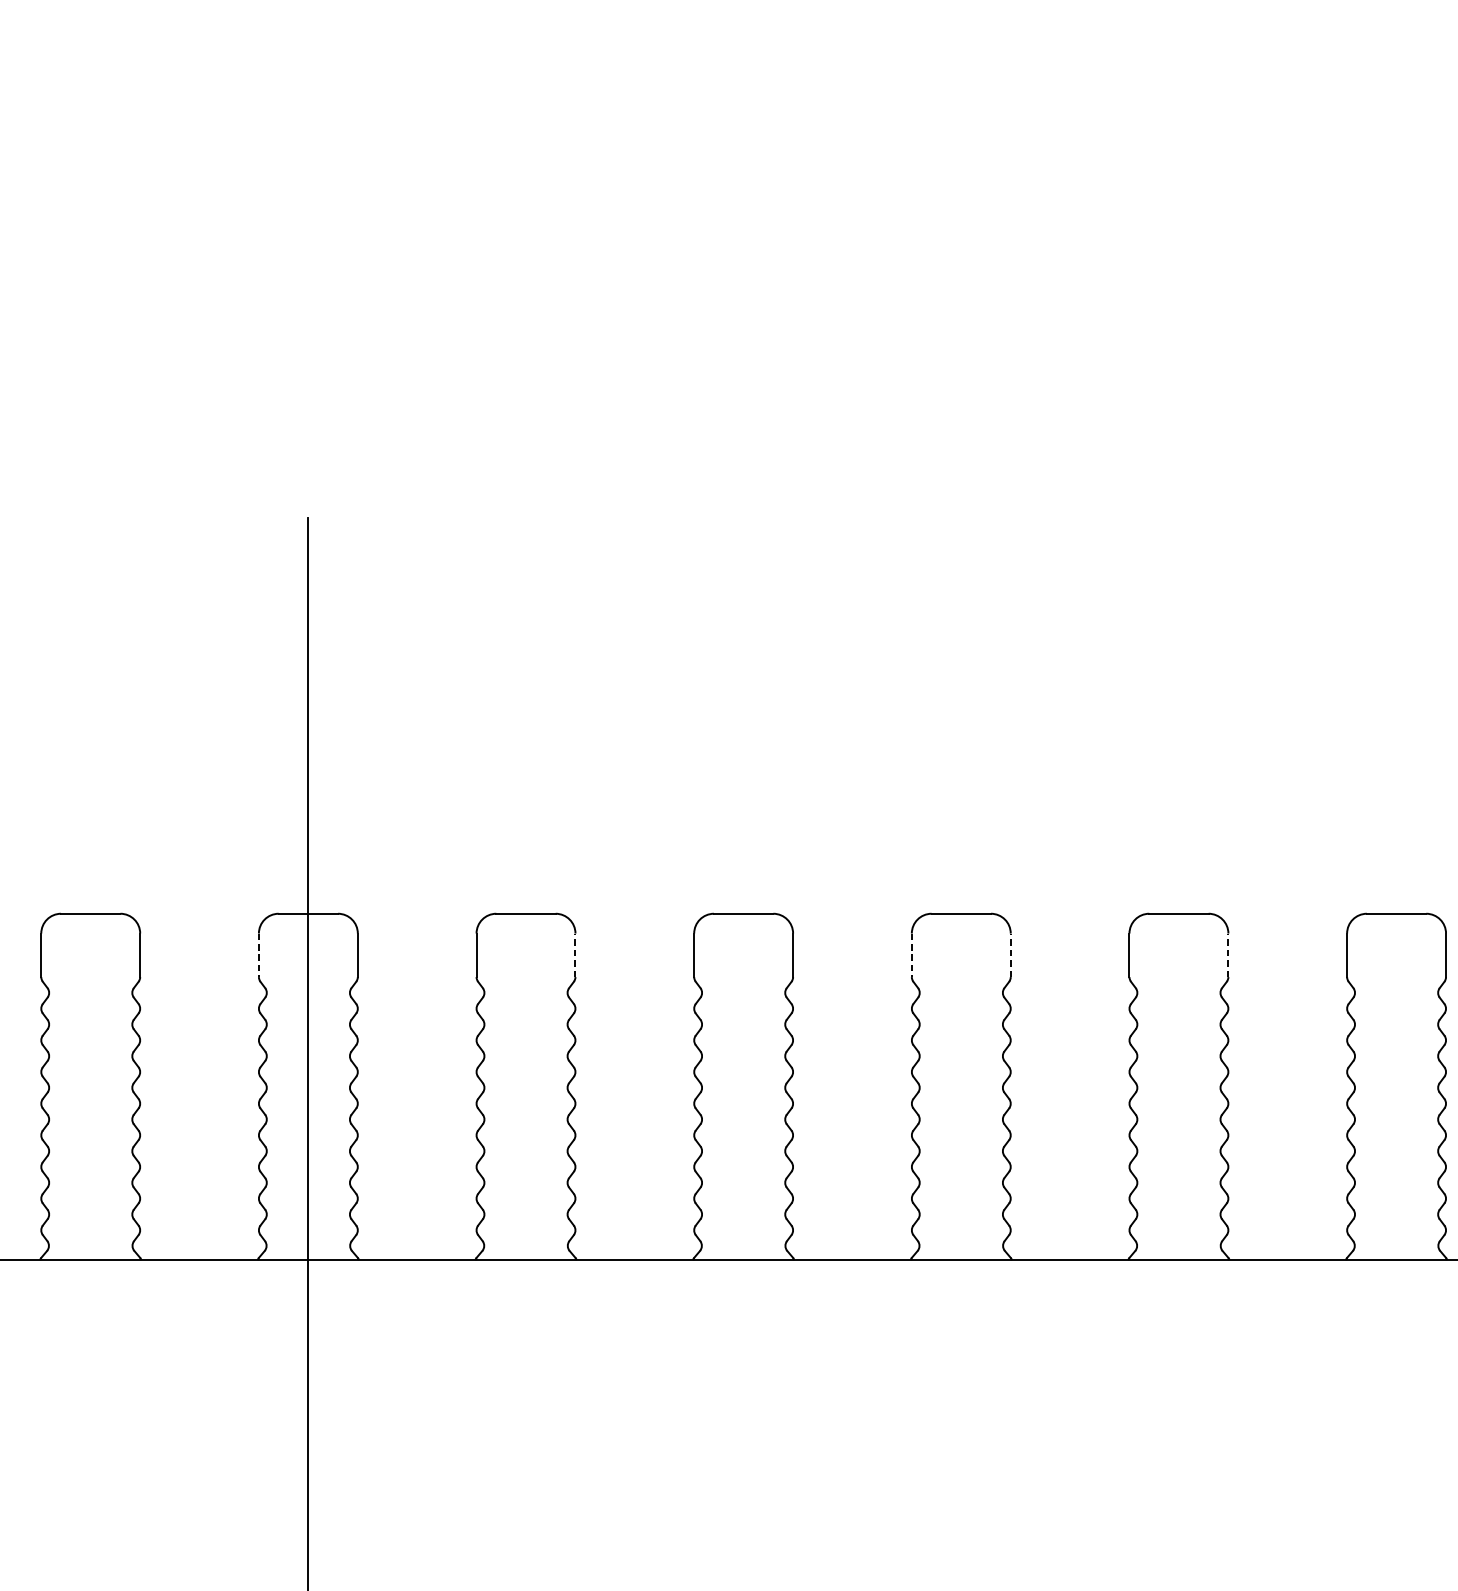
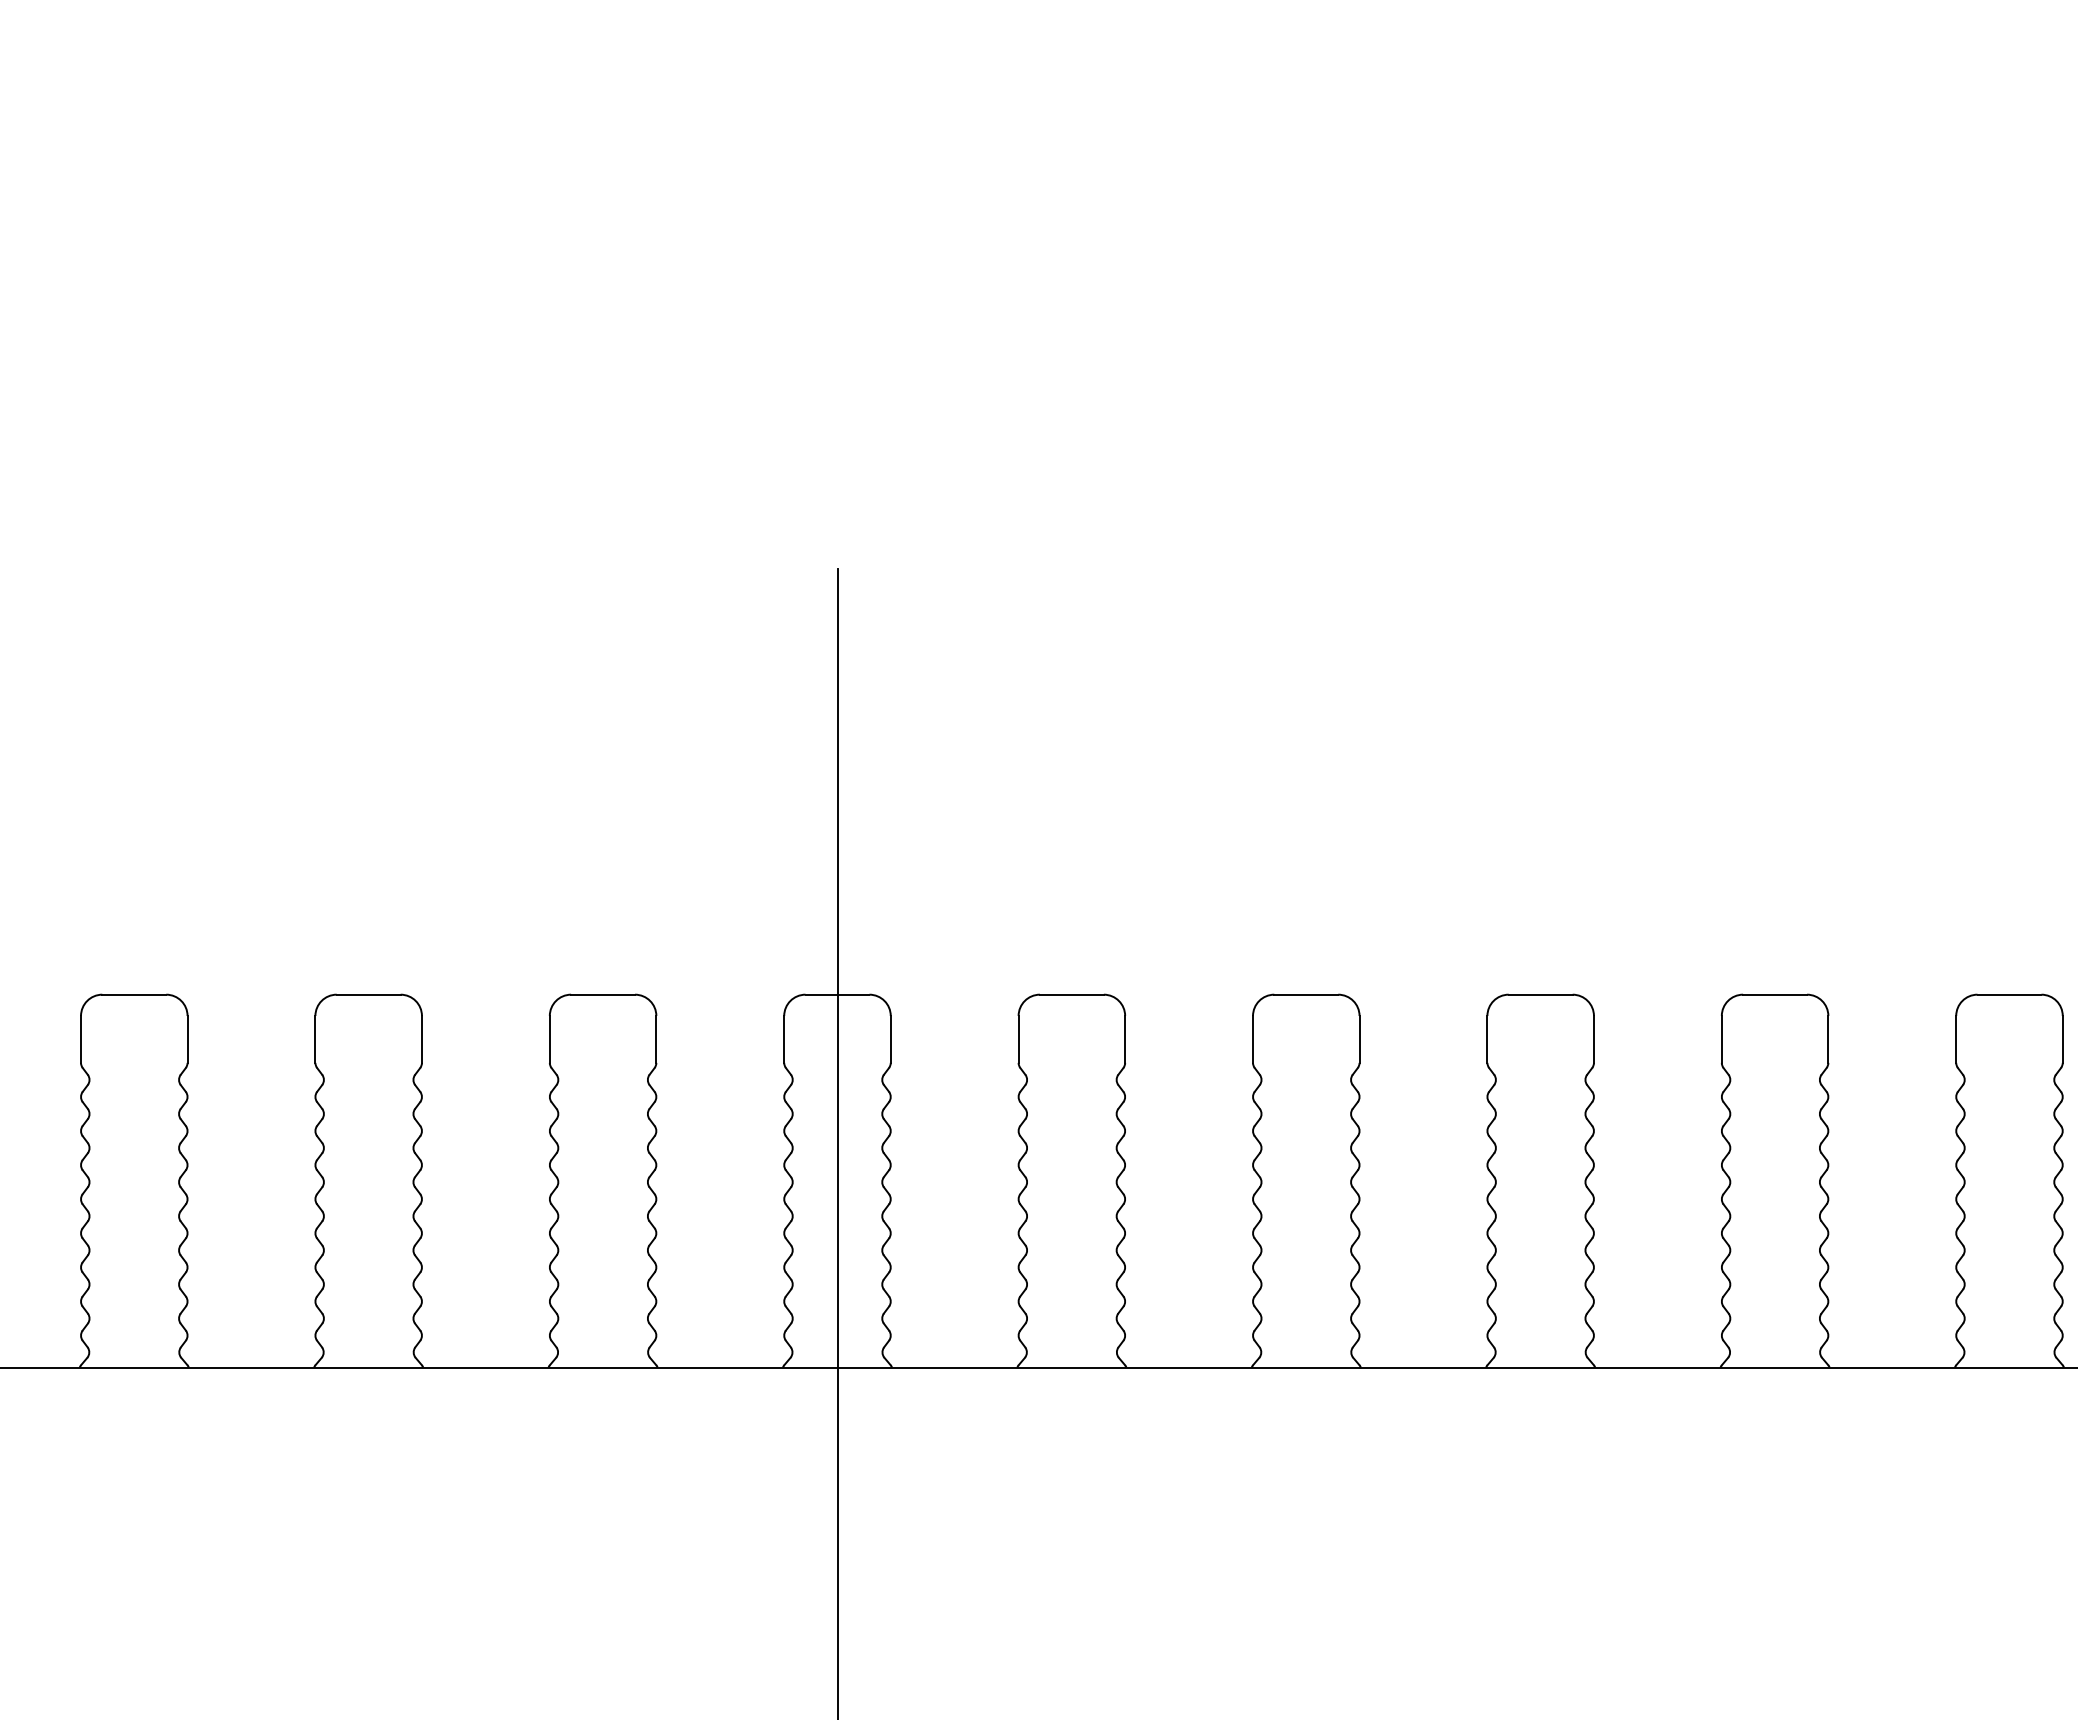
line: (575, 954) -> (1125, 1038), dashed -> solid
line: (1010, 954) -> (1593, 1038), dashed -> solid
line: (1228, 954) -> (1828, 1038), dashed -> solid
line: (259, 955) -> (784, 1039), dashed -> solid
line: (911, 955) -> (1487, 1039), dashed -> solid

